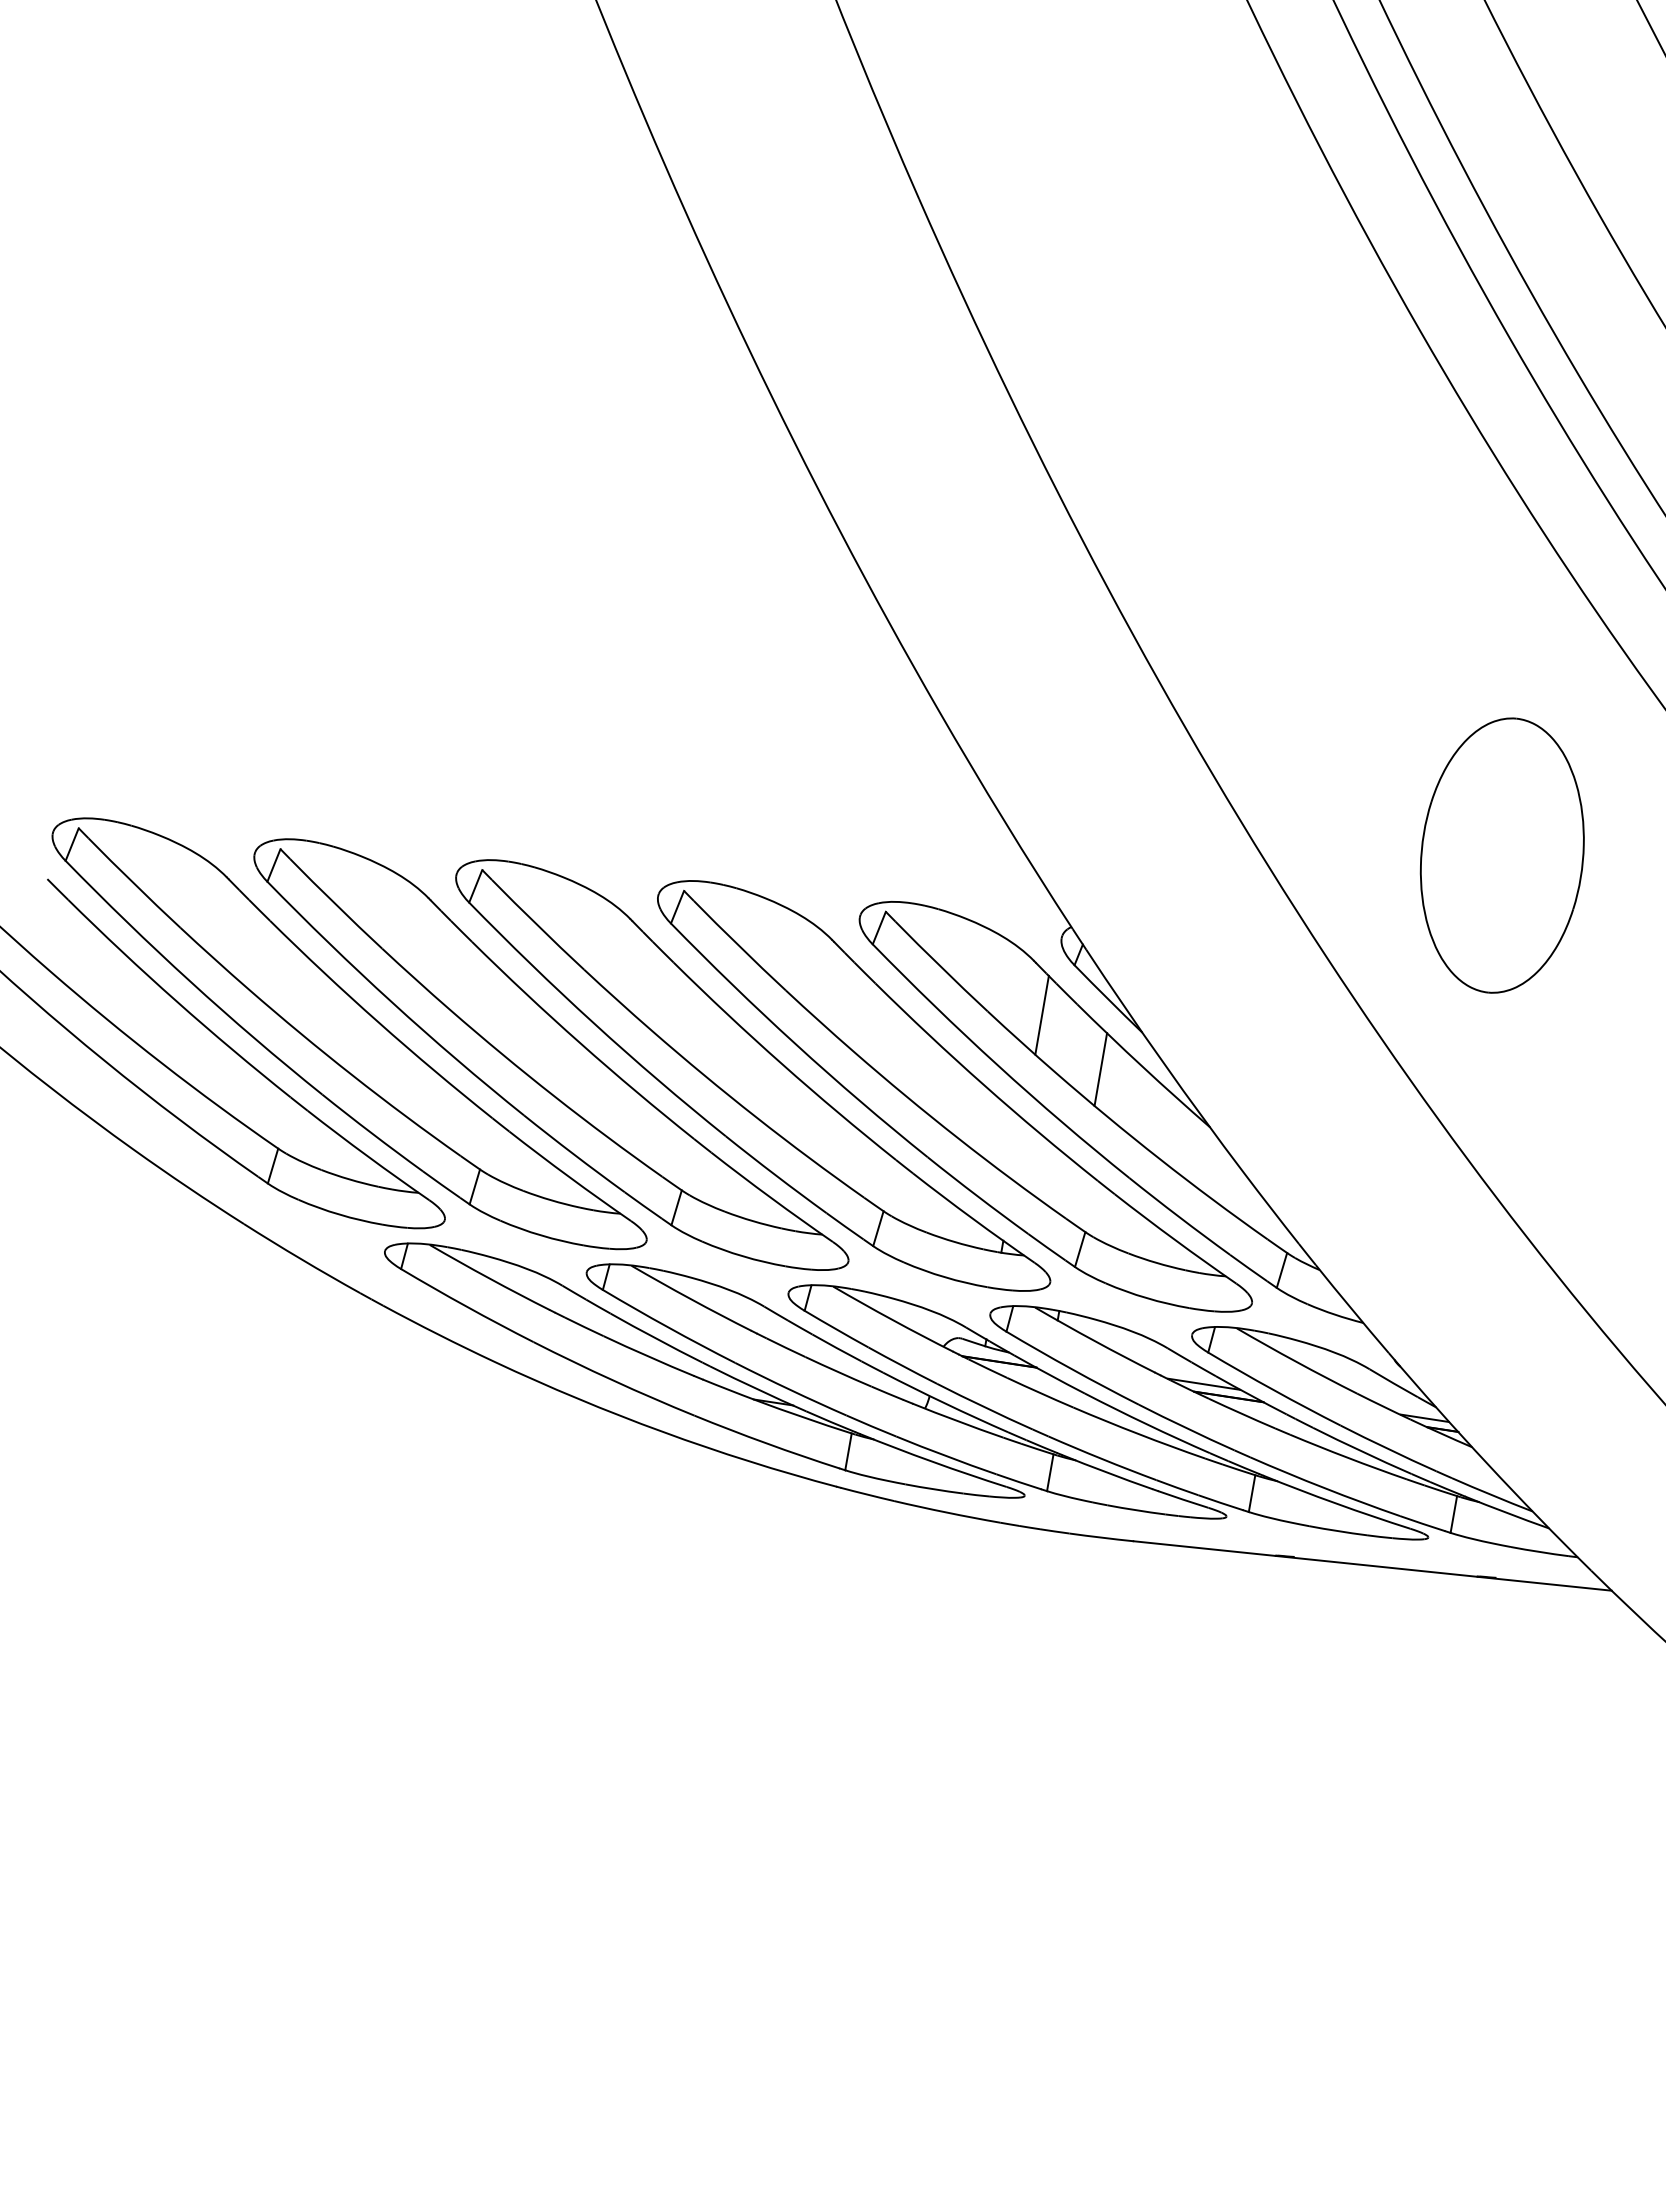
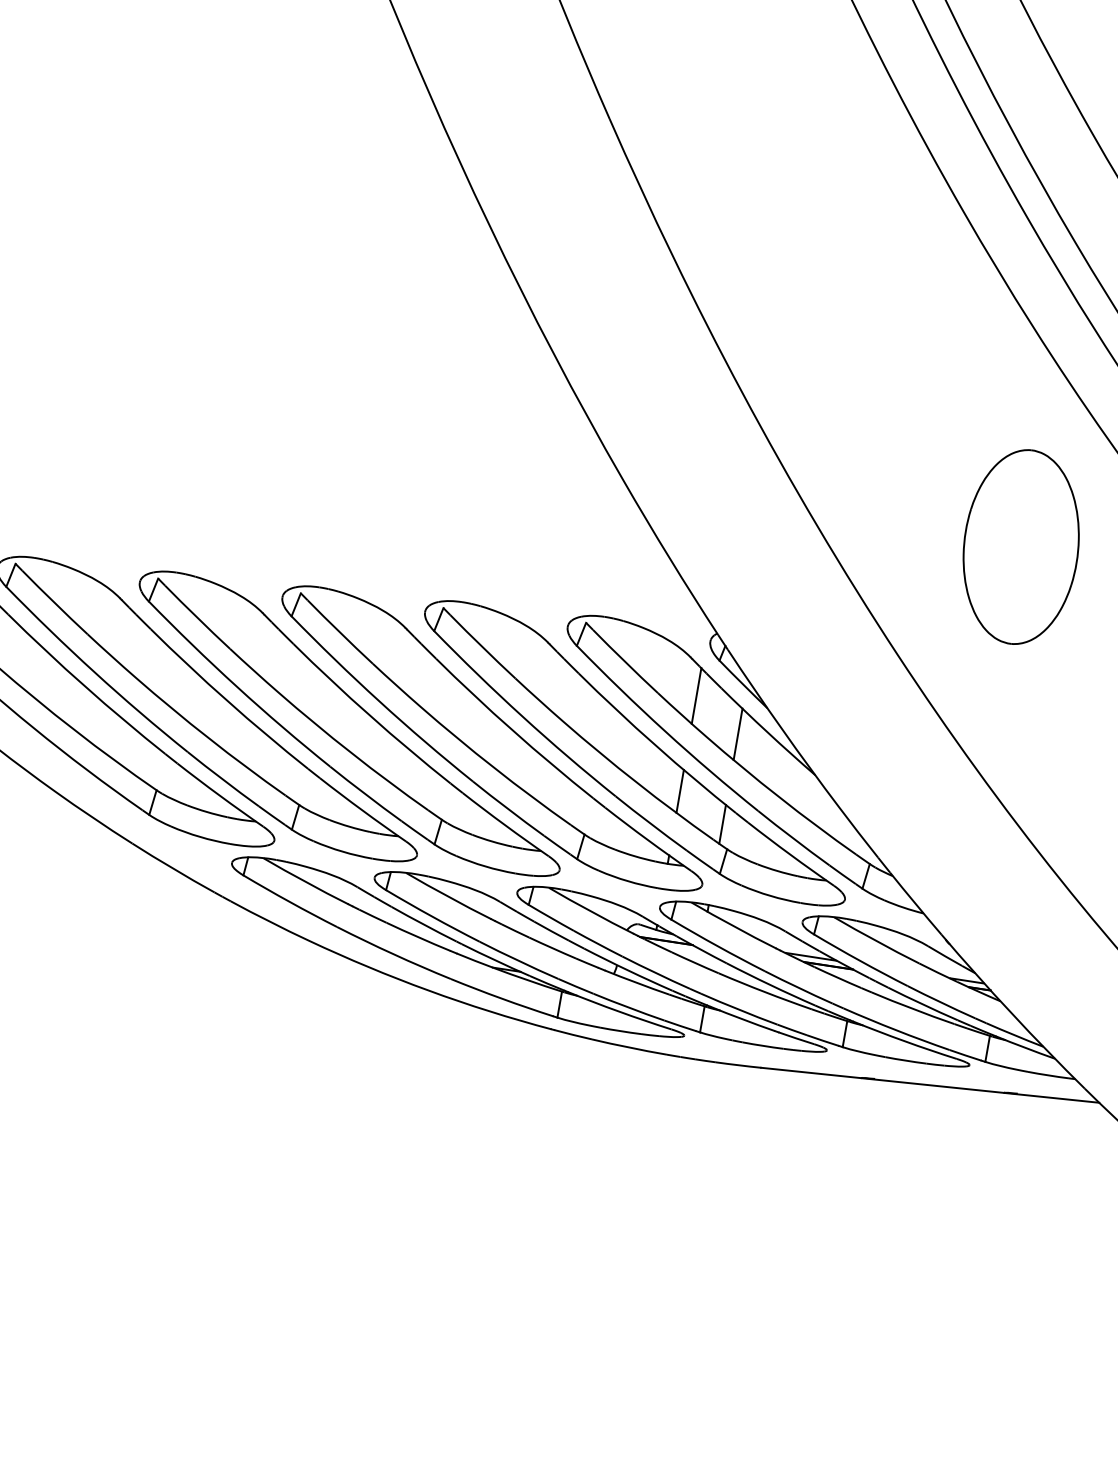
part: (1501, 855) -> (1020, 546), moved
line: (1018, 1149) -> (679, 790), added
line: (1078, 1196) -> (722, 824), added

